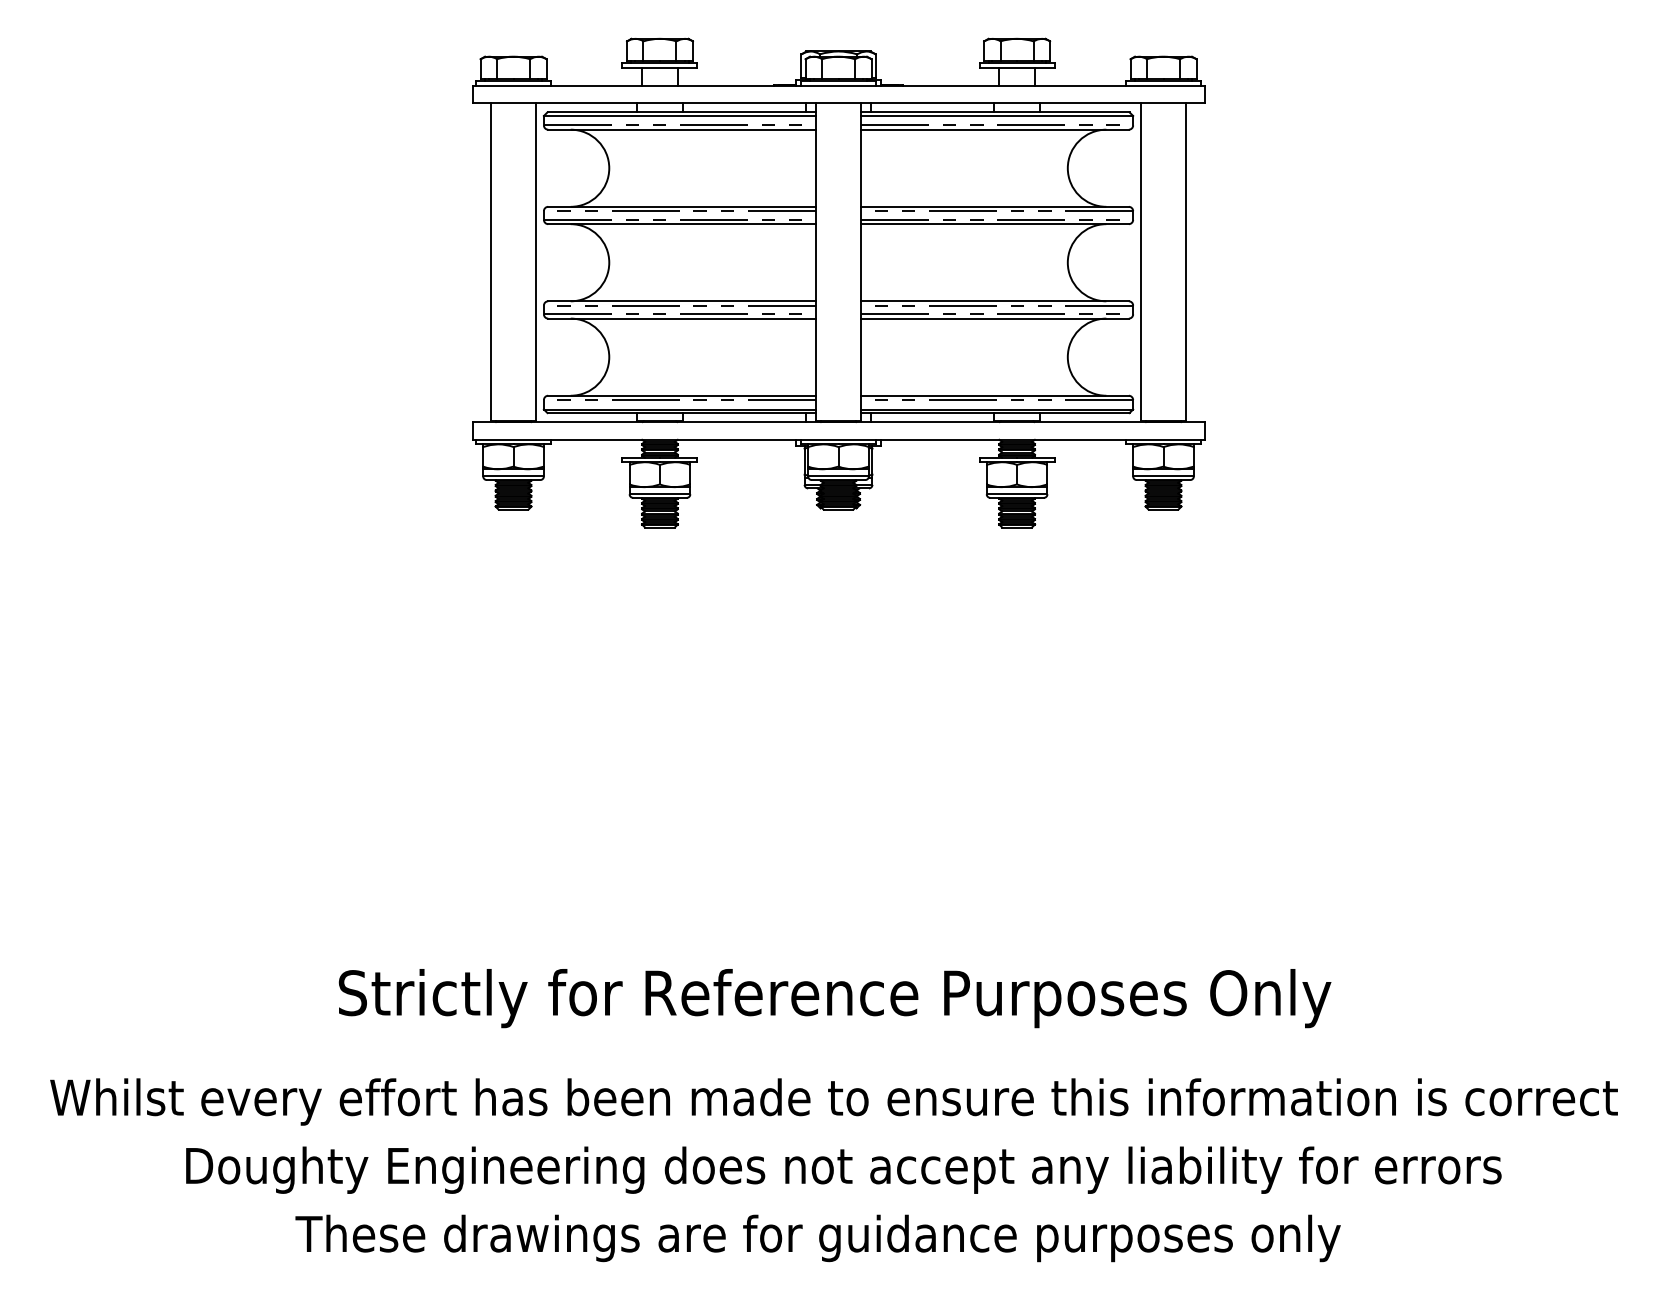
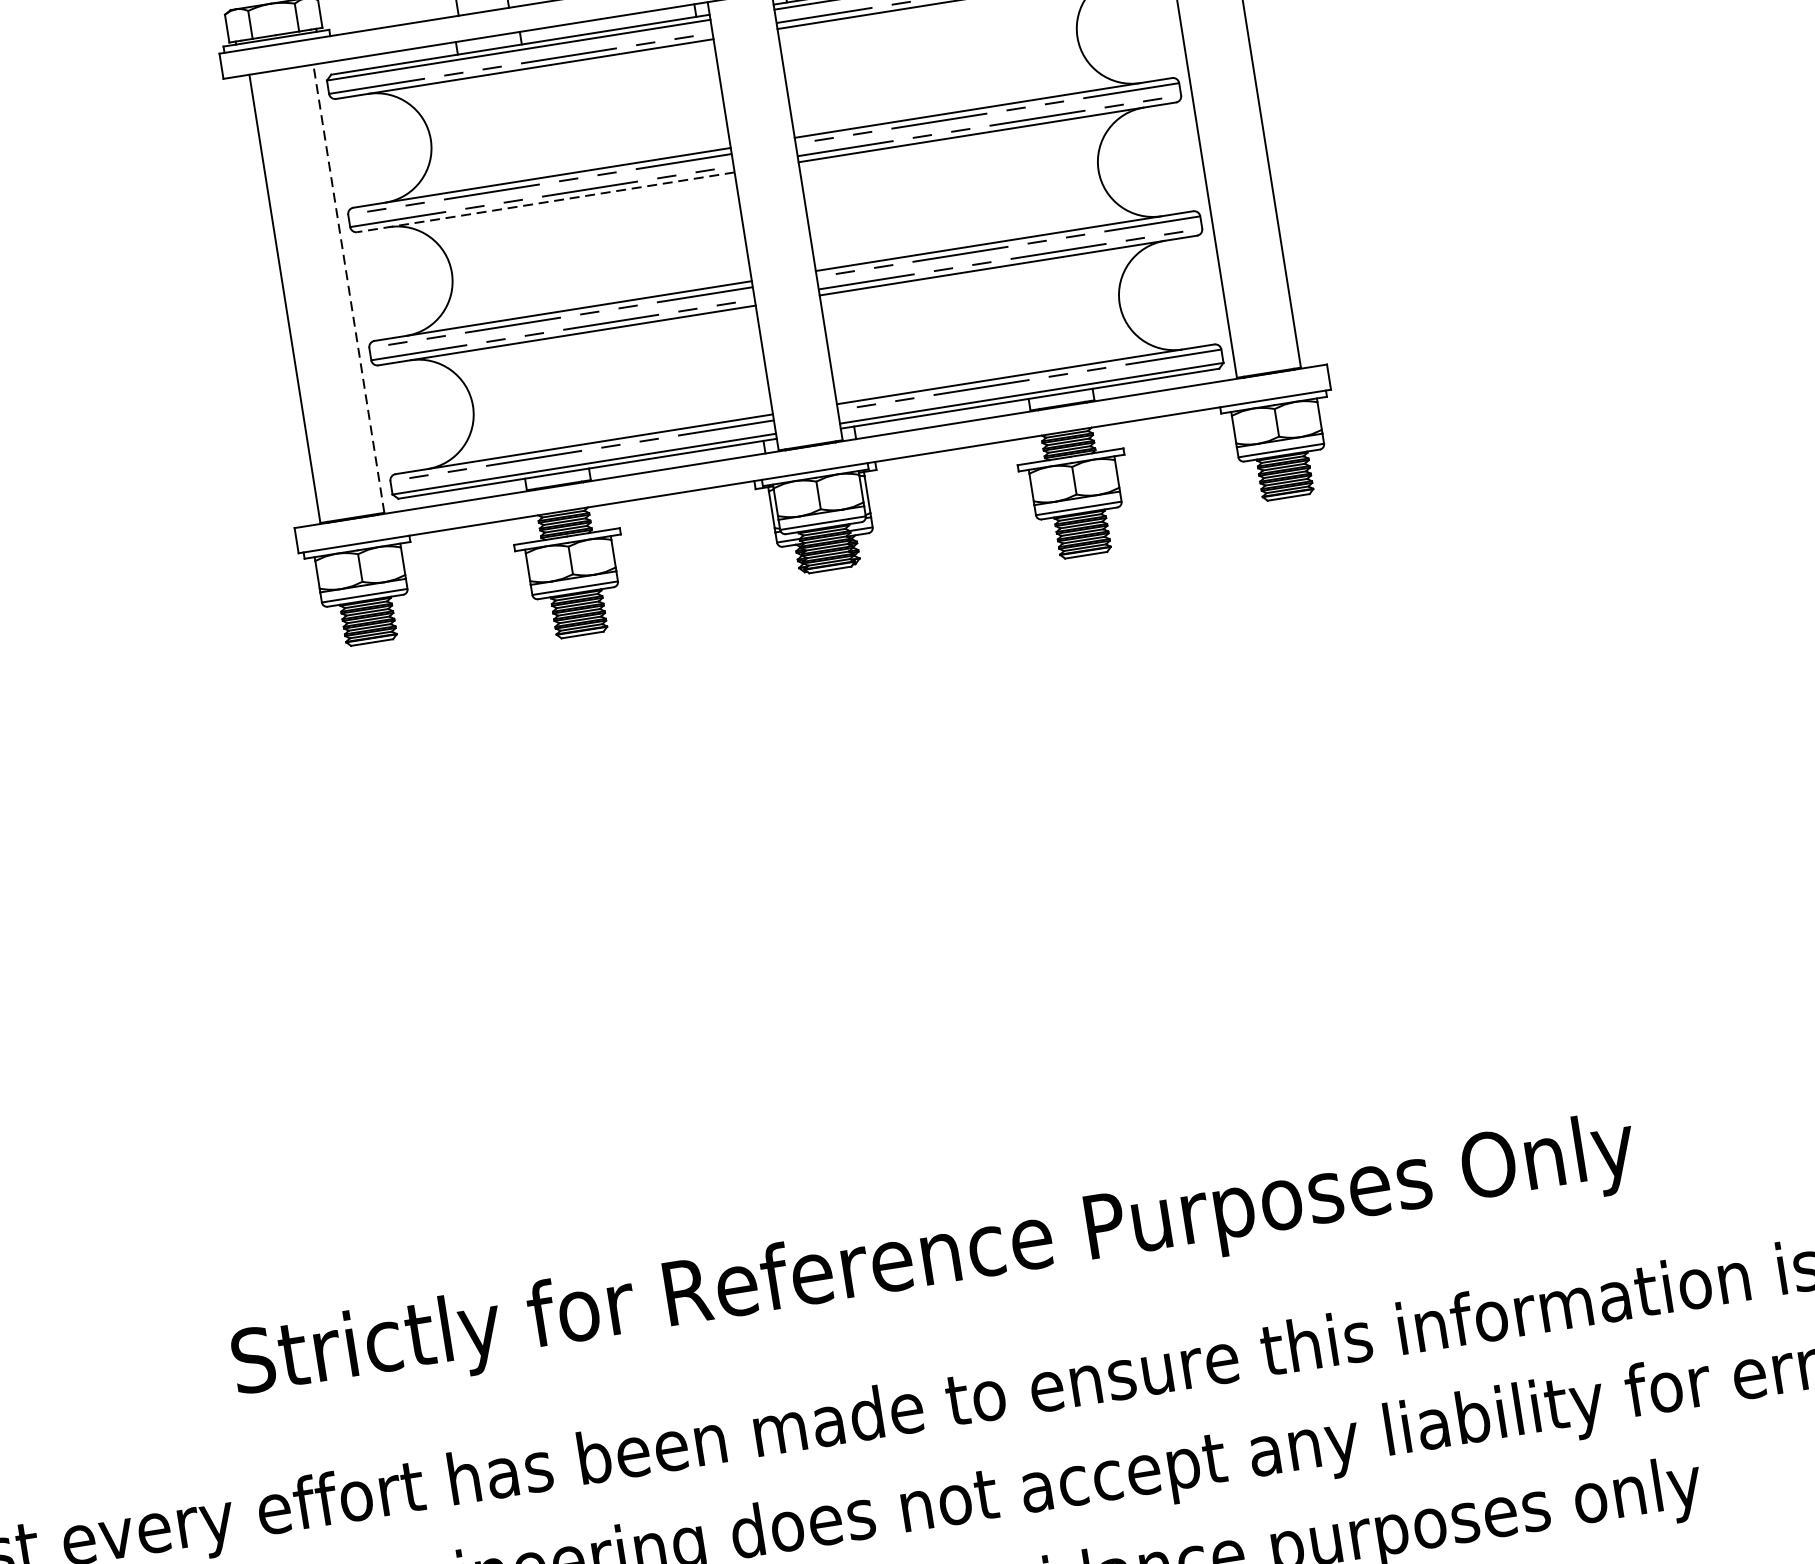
line: (682, 224) -> (546, 202), solid -> dashed
line: (536, 262) -> (349, 288), solid -> dashed

